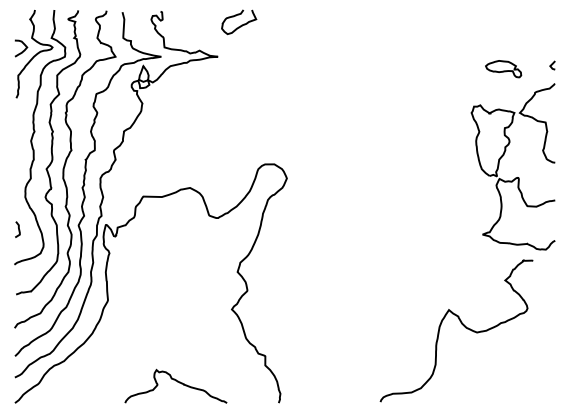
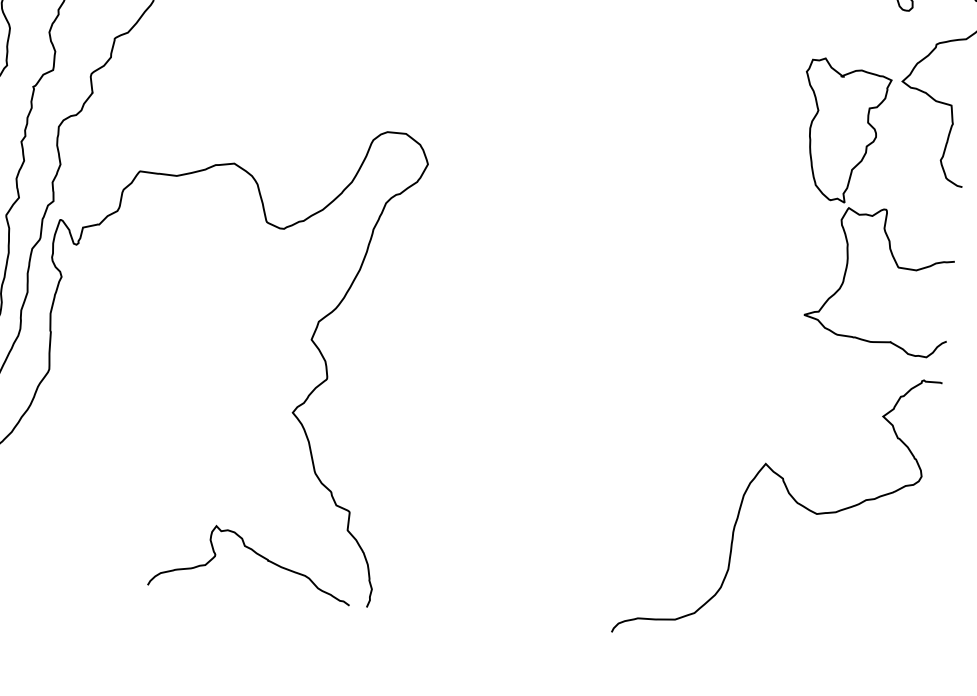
curve: (461, 324) -> (787, 494), moved
curve: (177, 382) -> (255, 554), moved

